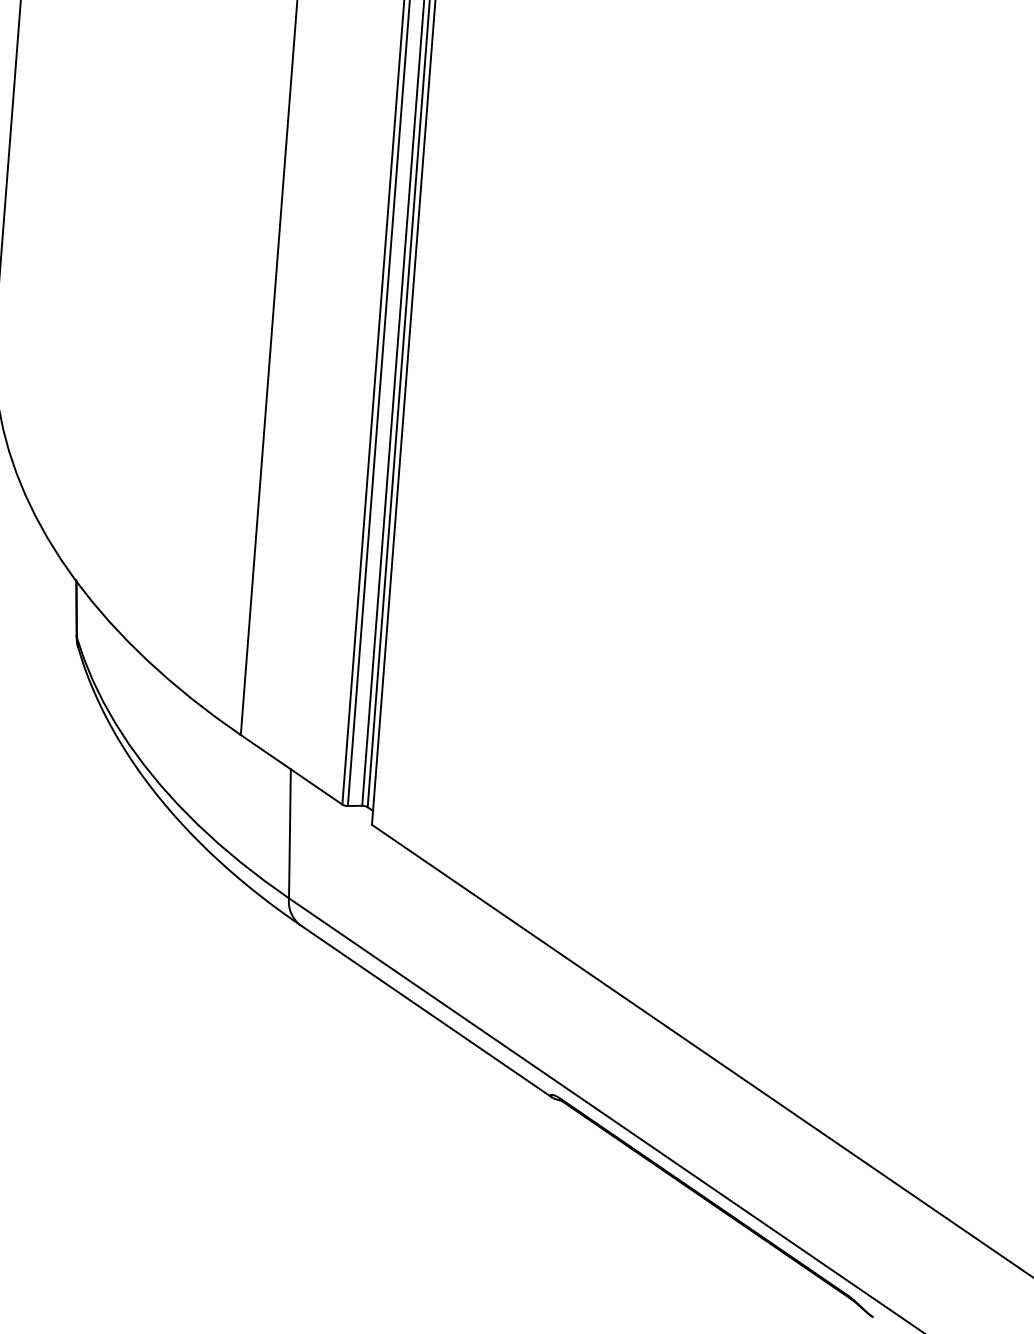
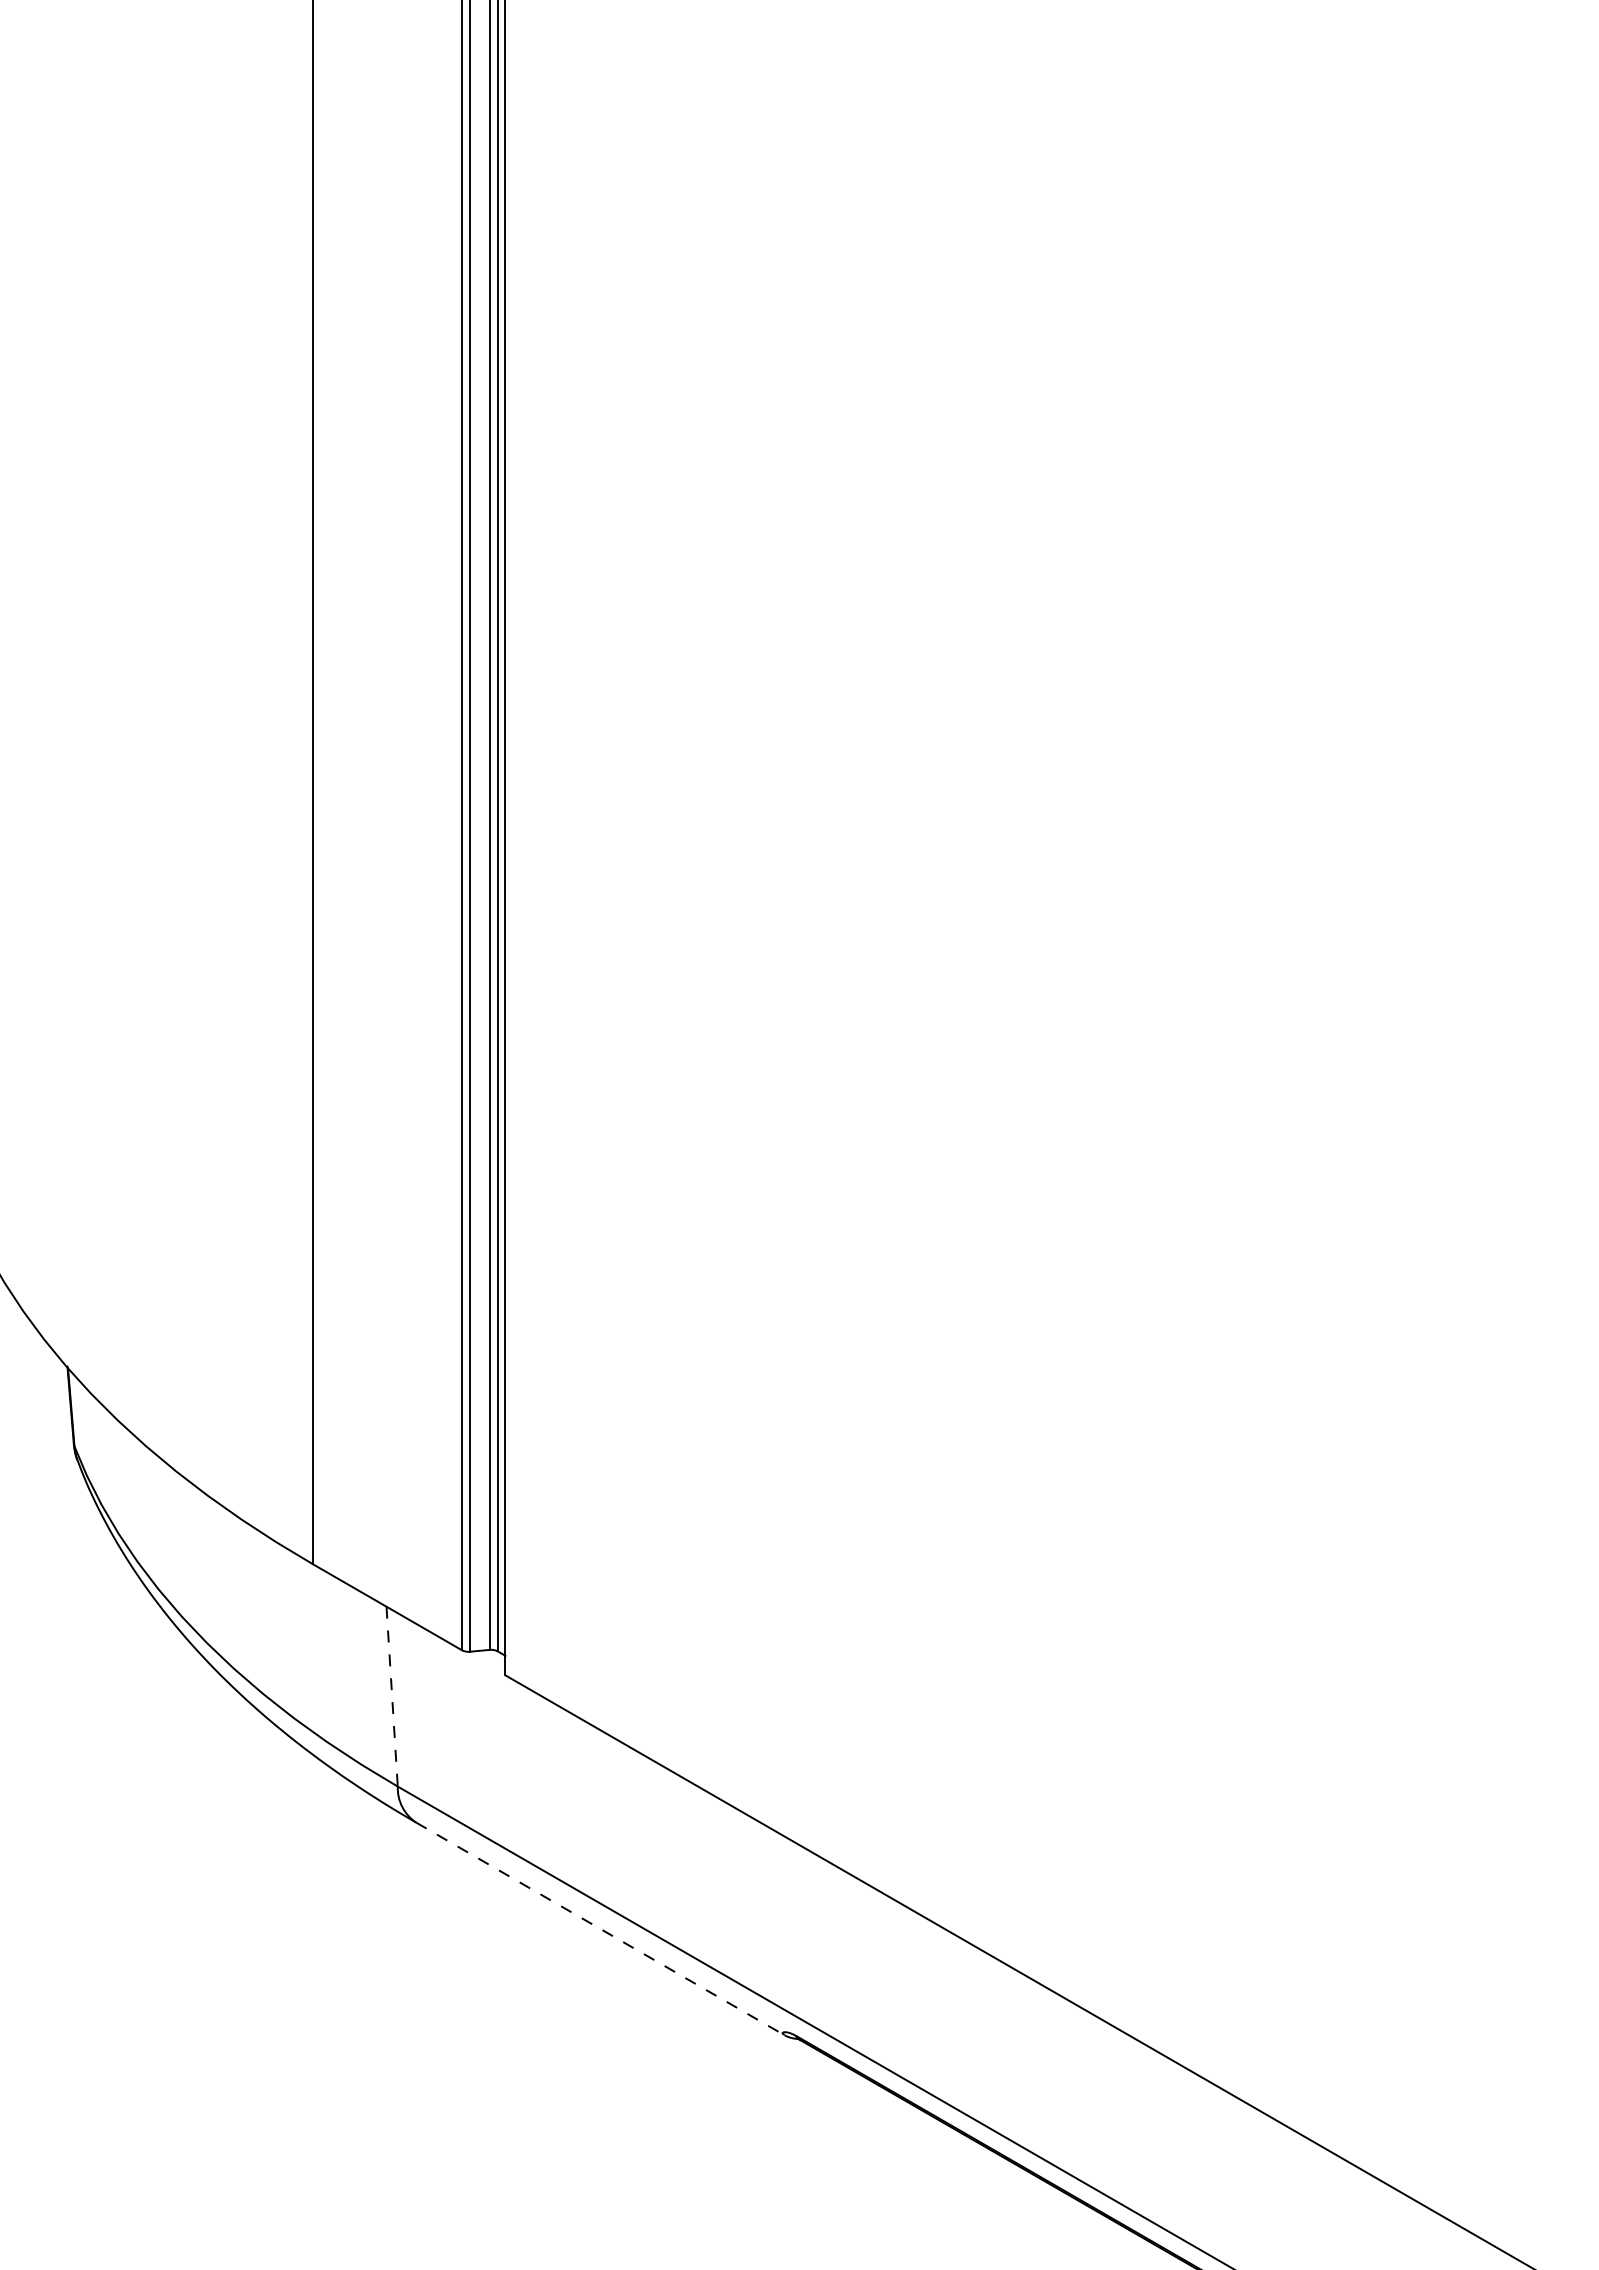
line: (290, 834) -> (392, 1697), solid -> dashed
line: (425, 1010) -> (600, 1928), solid -> dashed

